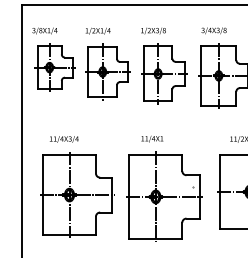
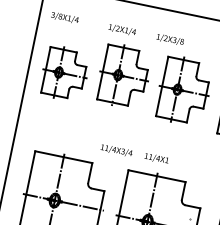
text: (153, 30) -> (170, 39), moved
part: (54, 67) -> (64, 73), moved
text: (63, 139) -> (115, 150), moved

